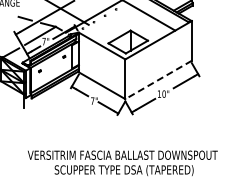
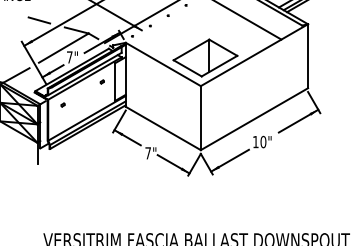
line: (158, 80) -> (254, 120), dashed -> solid

